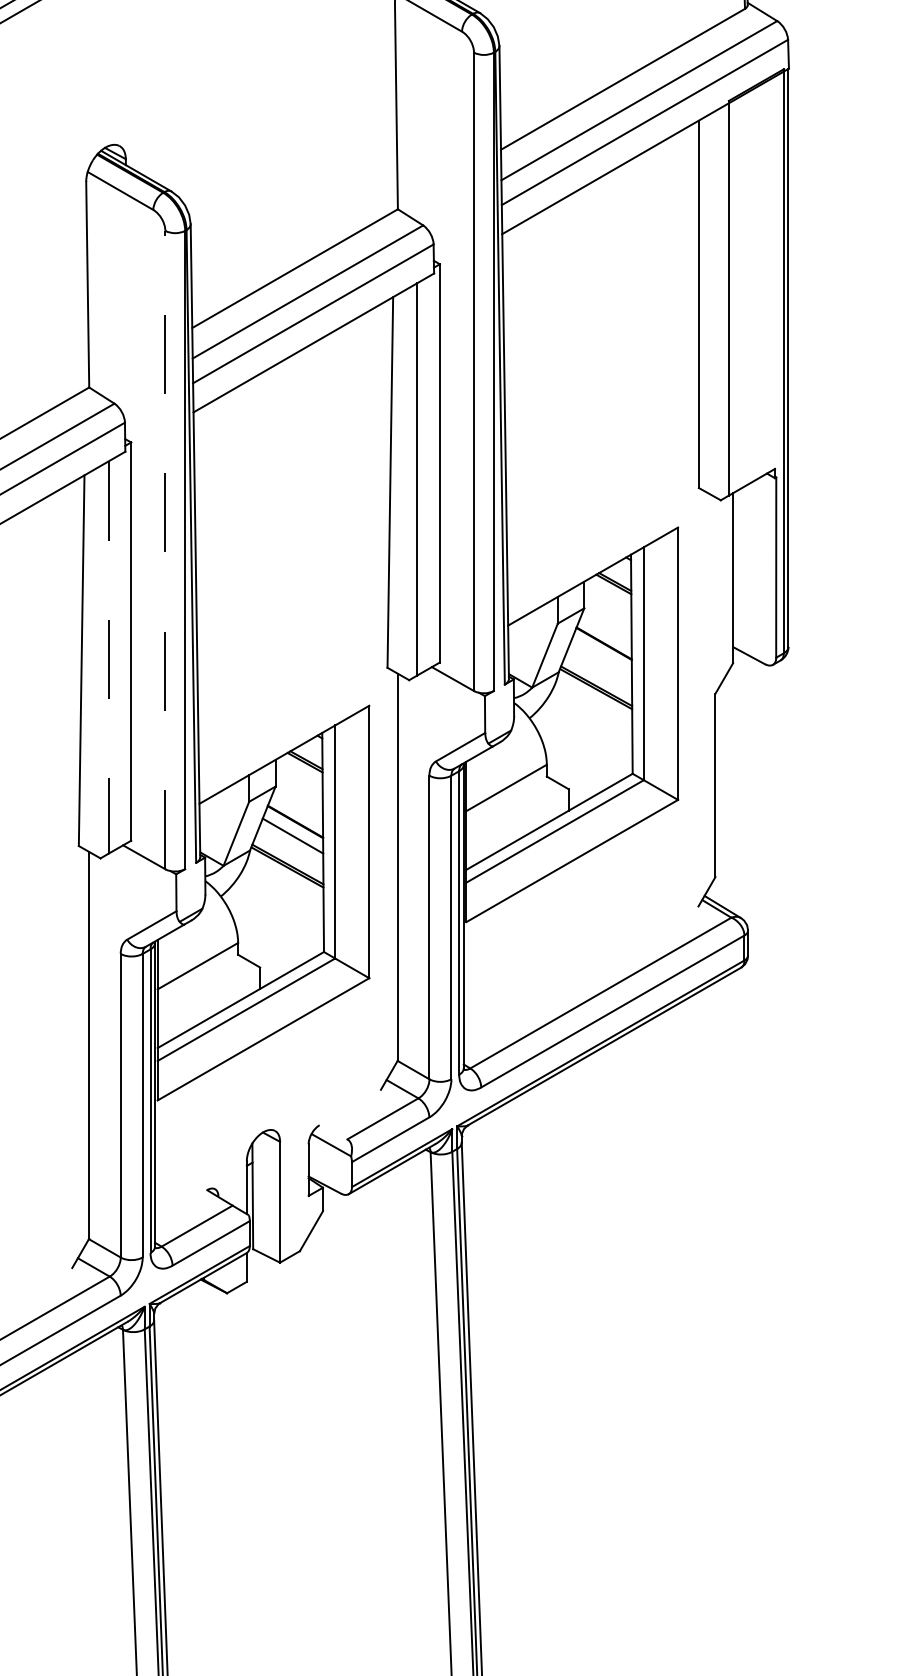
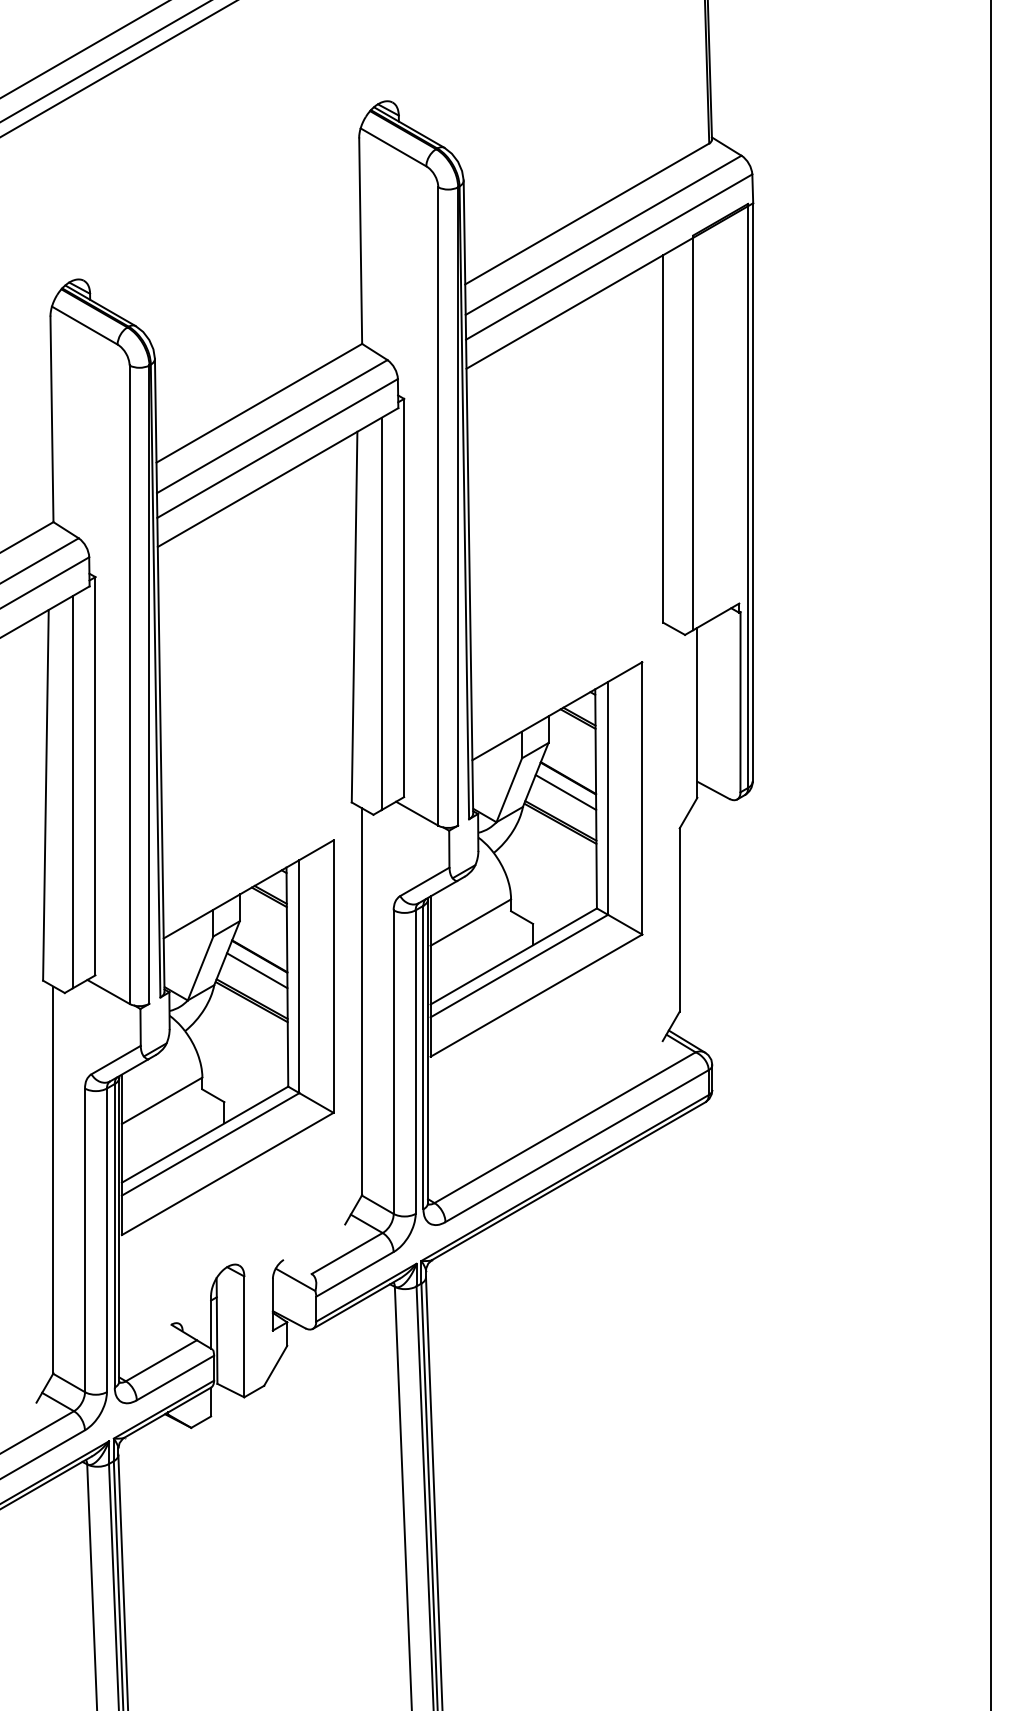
line: (165, 549) -> (129, 684), dashed -> solid
line: (108, 657) -> (72, 792), dashed -> solid
line: (601, 657) -> (565, 792), added

